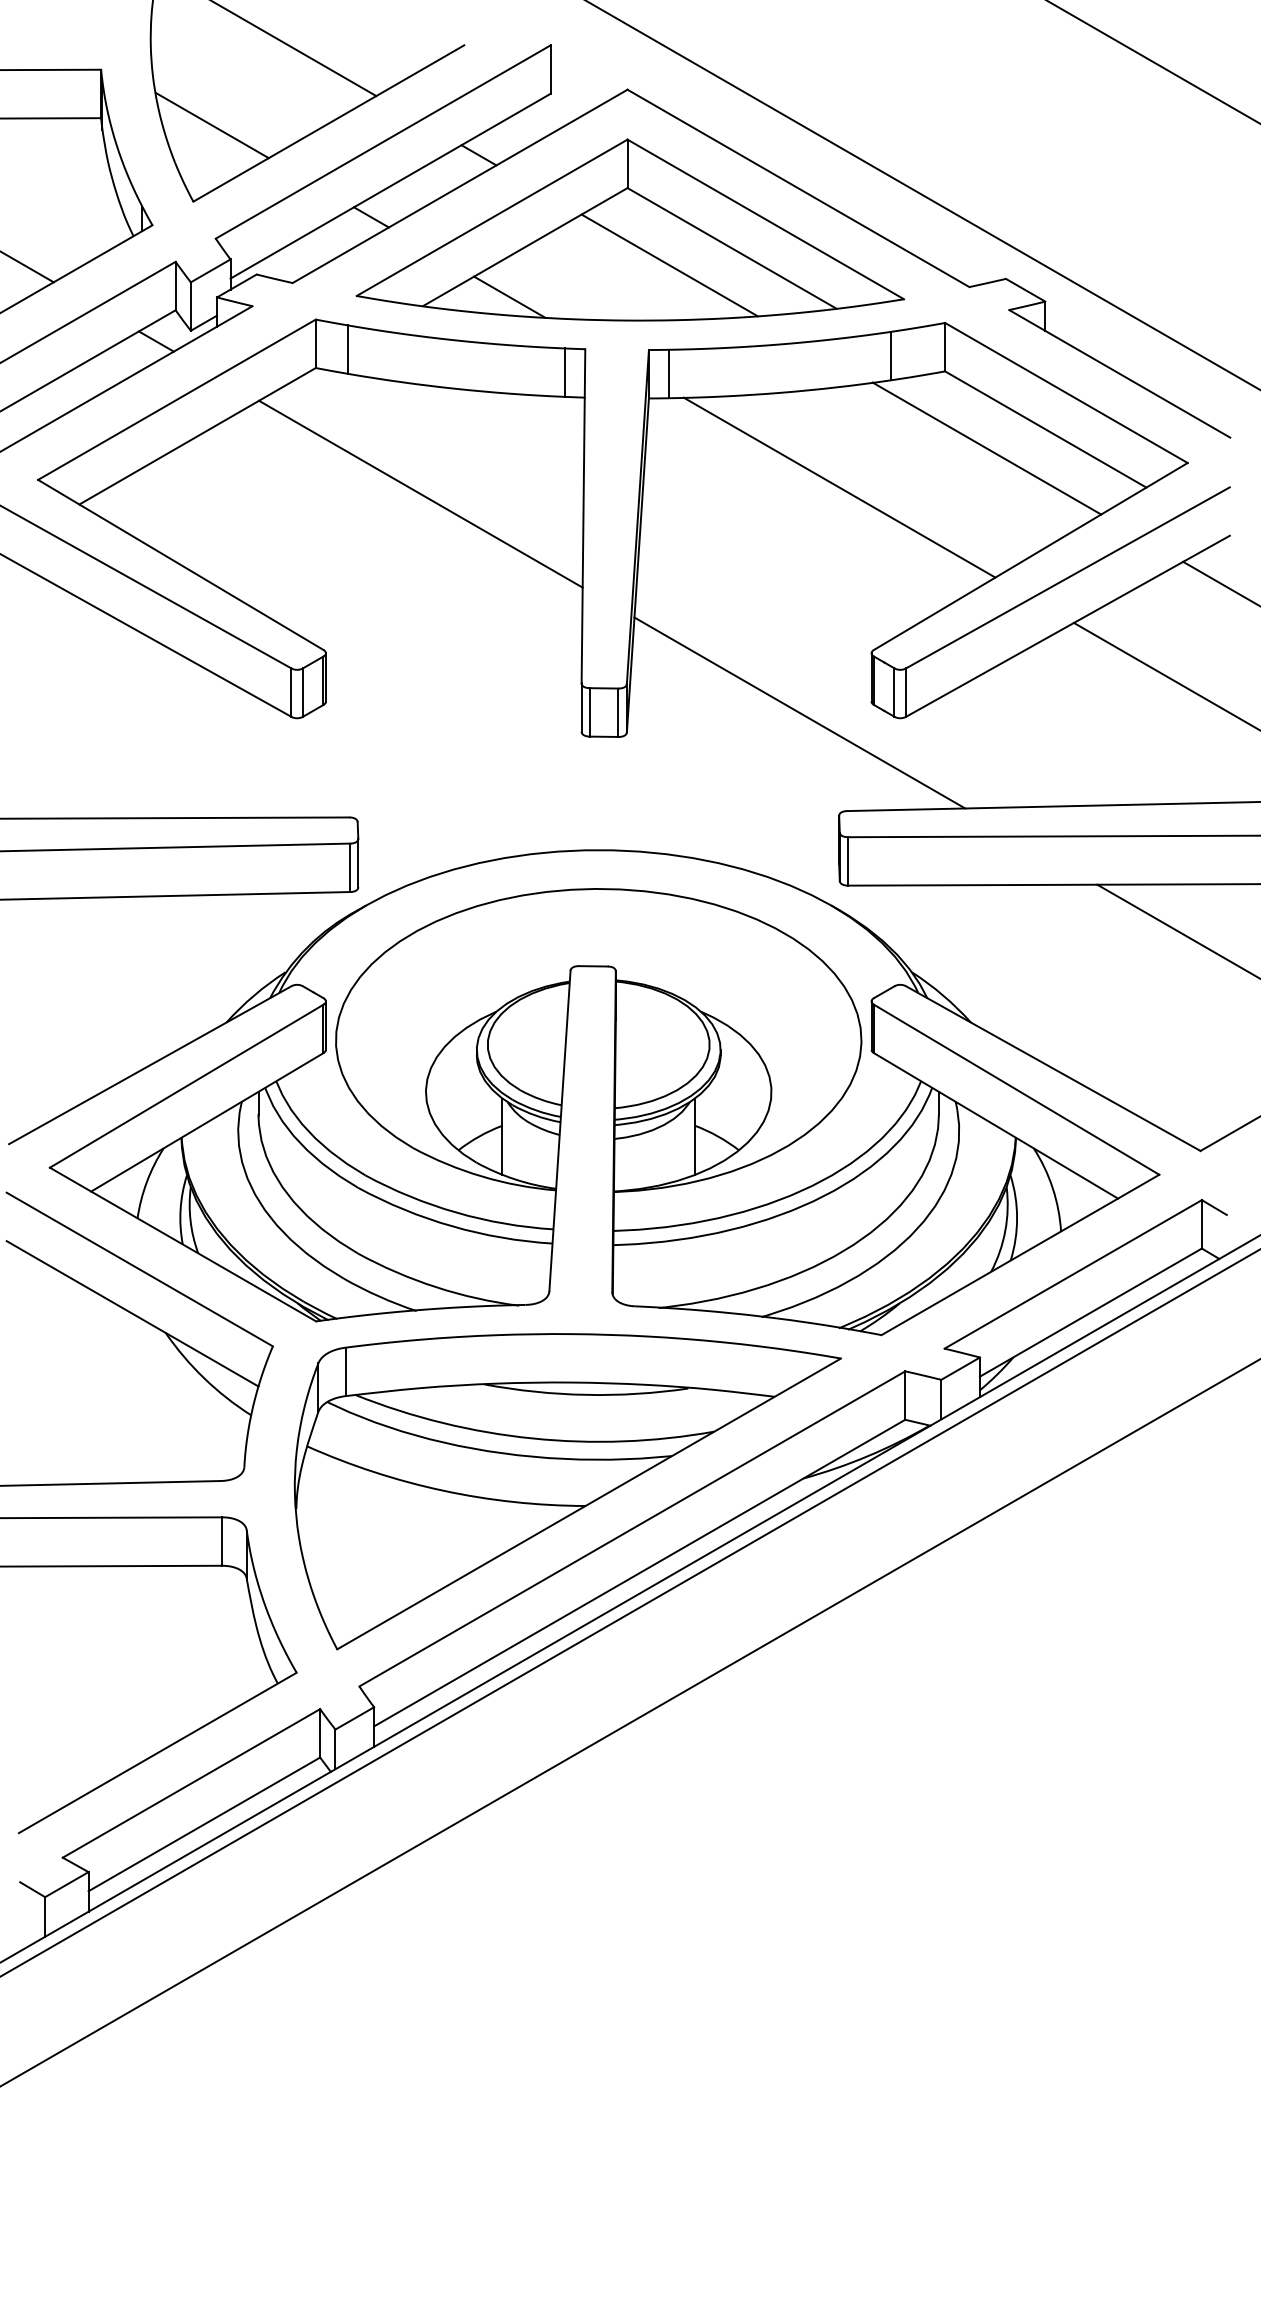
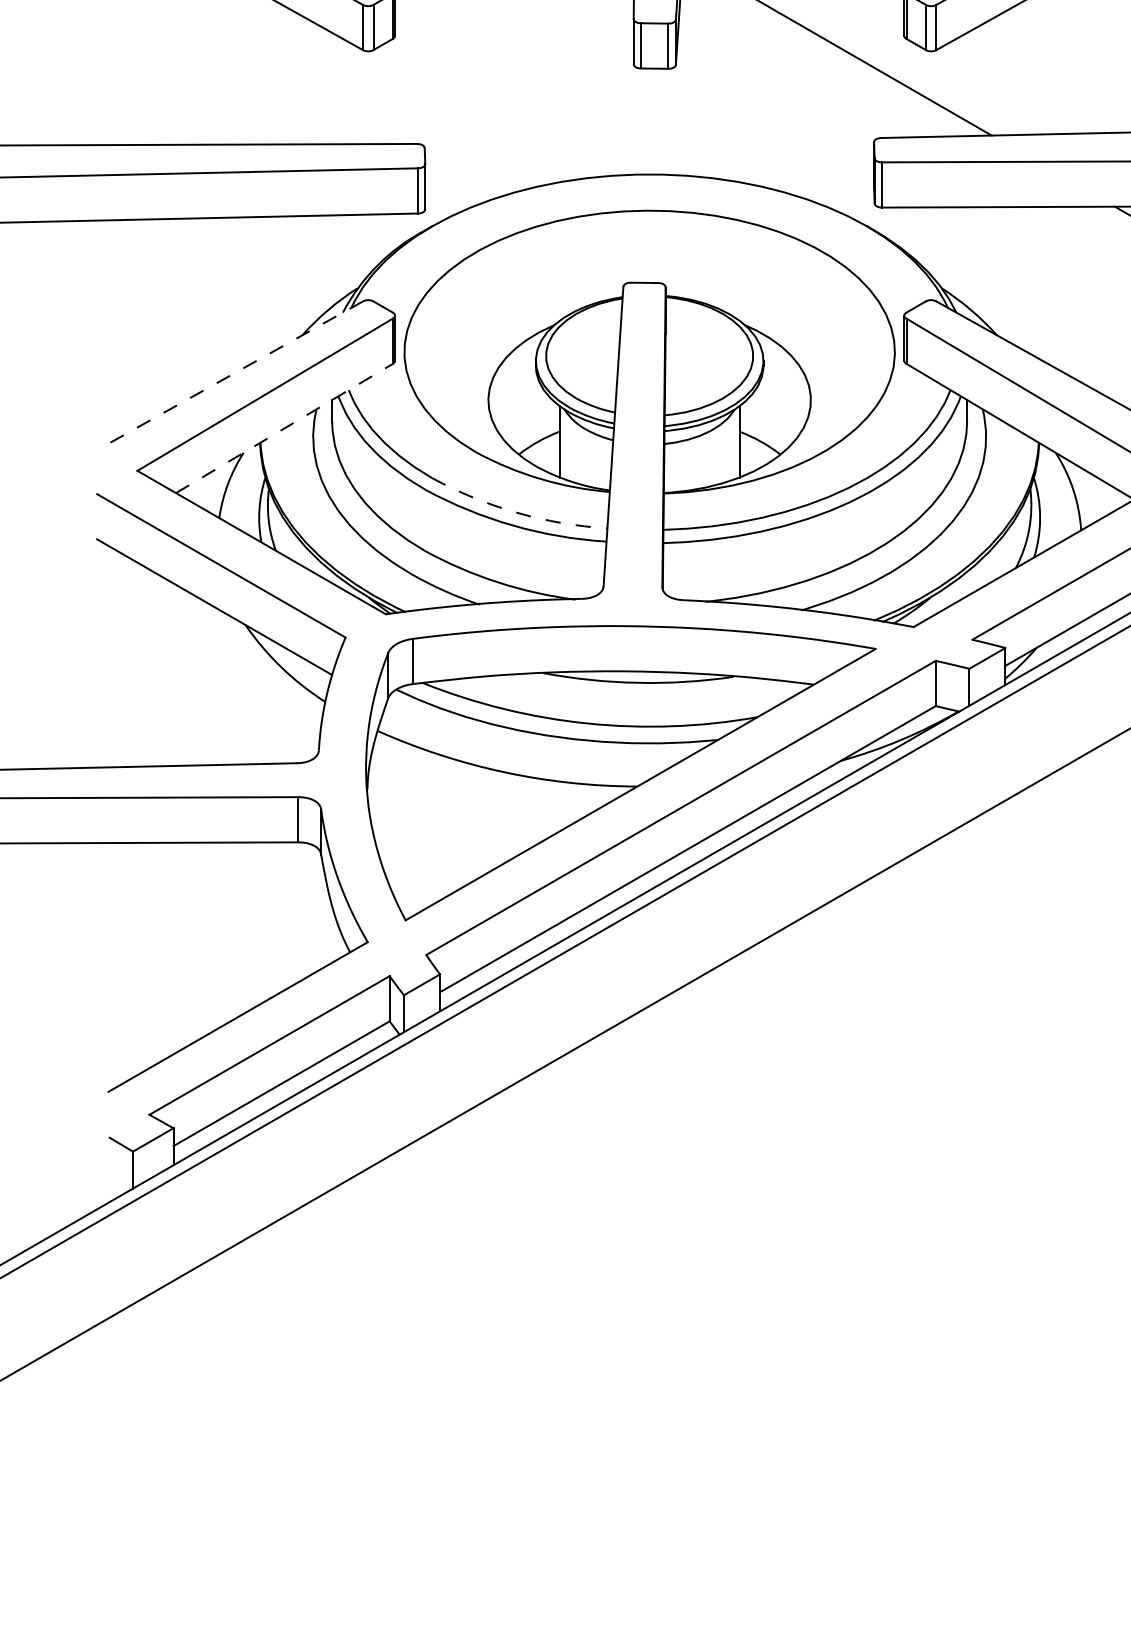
line: (150, 1065) -> (231, 375), solid -> dashed
line: (207, 1122) -> (284, 428), solid -> dashed
arc: (456, 1212) -> (516, 512), solid -> dashed

